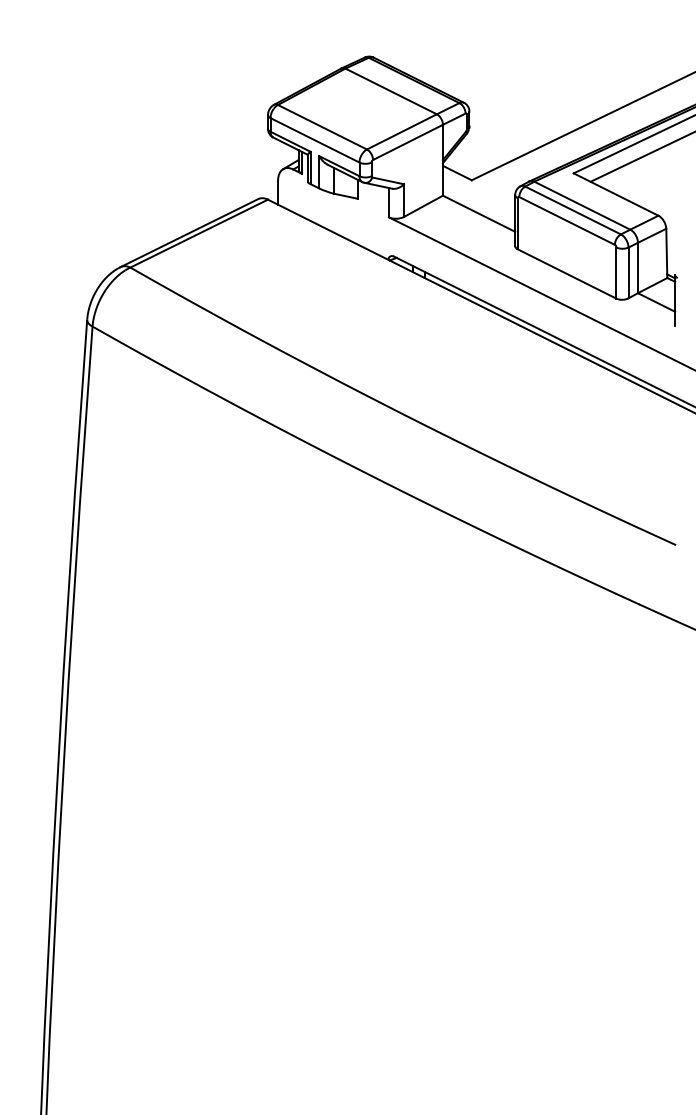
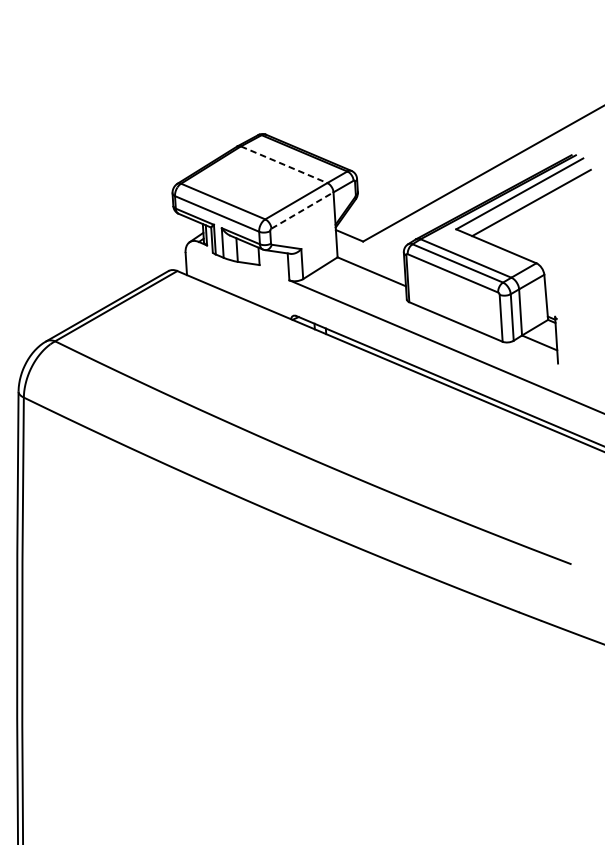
line: (391, 91) -> (284, 164), solid -> dashed
line: (408, 142) -> (302, 210), solid -> dashed

